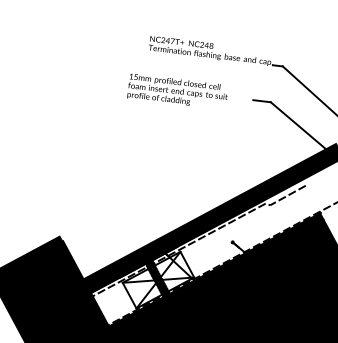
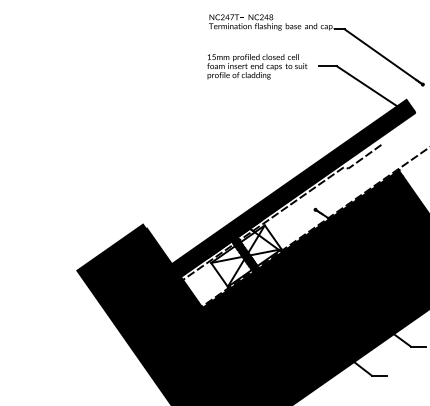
text: (178, 91) -> (257, 66), moved

